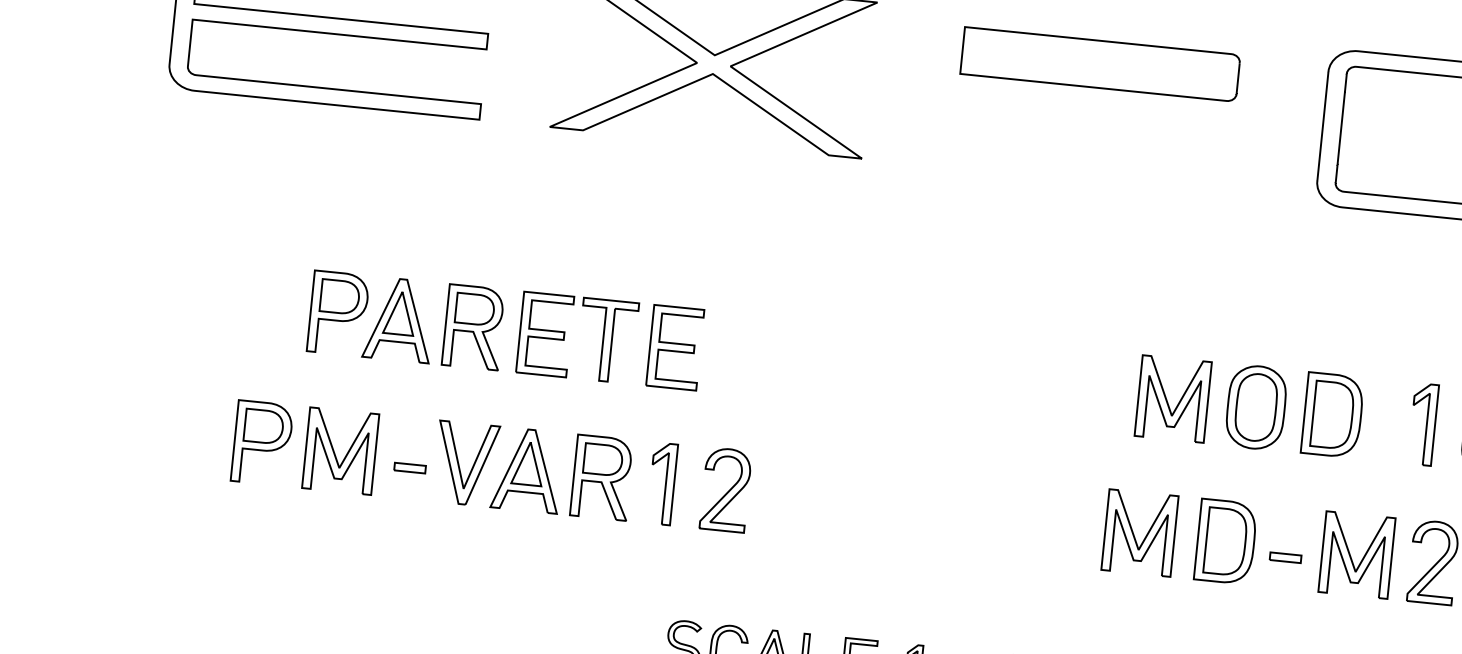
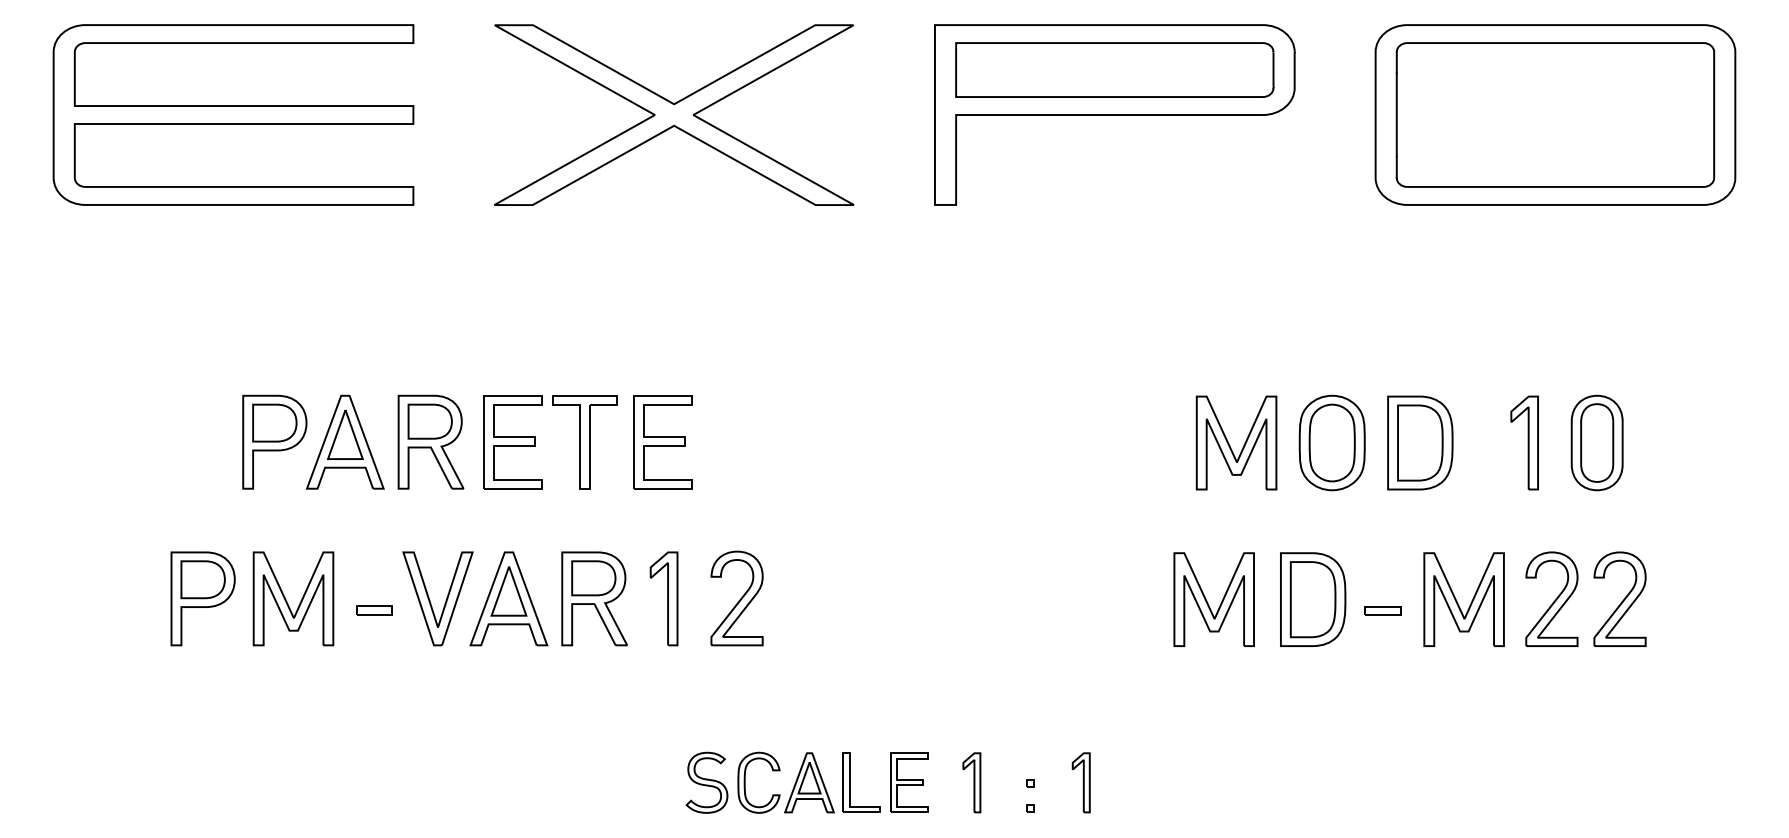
part: (1096, 103) -> (1114, 114), added

